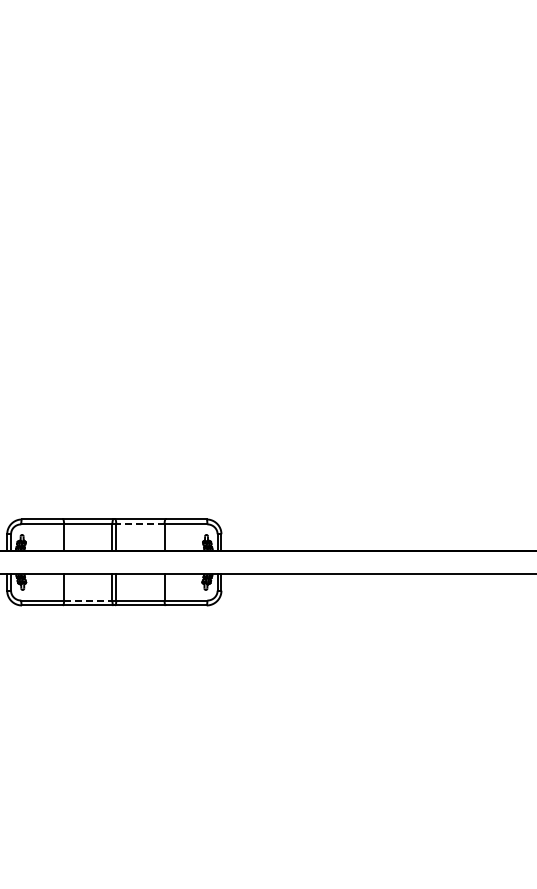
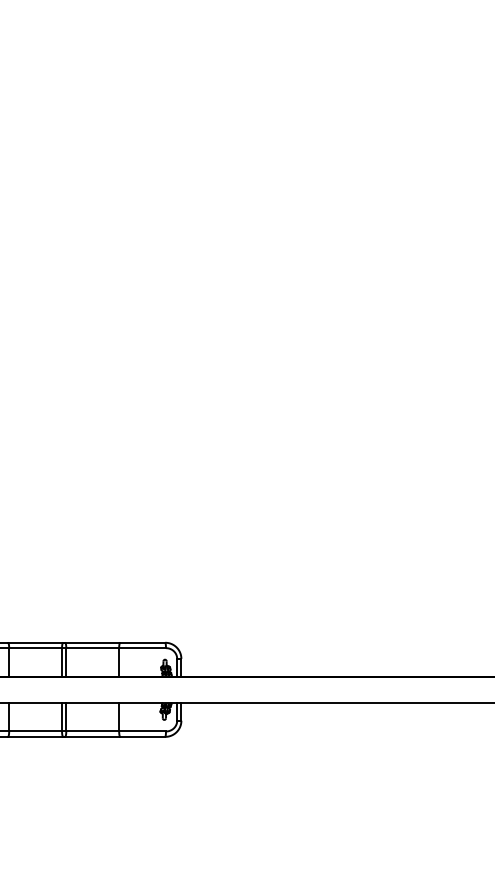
line: (139, 524) -> (91, 648), dashed -> solid
line: (88, 600) -> (35, 731), dashed -> solid

